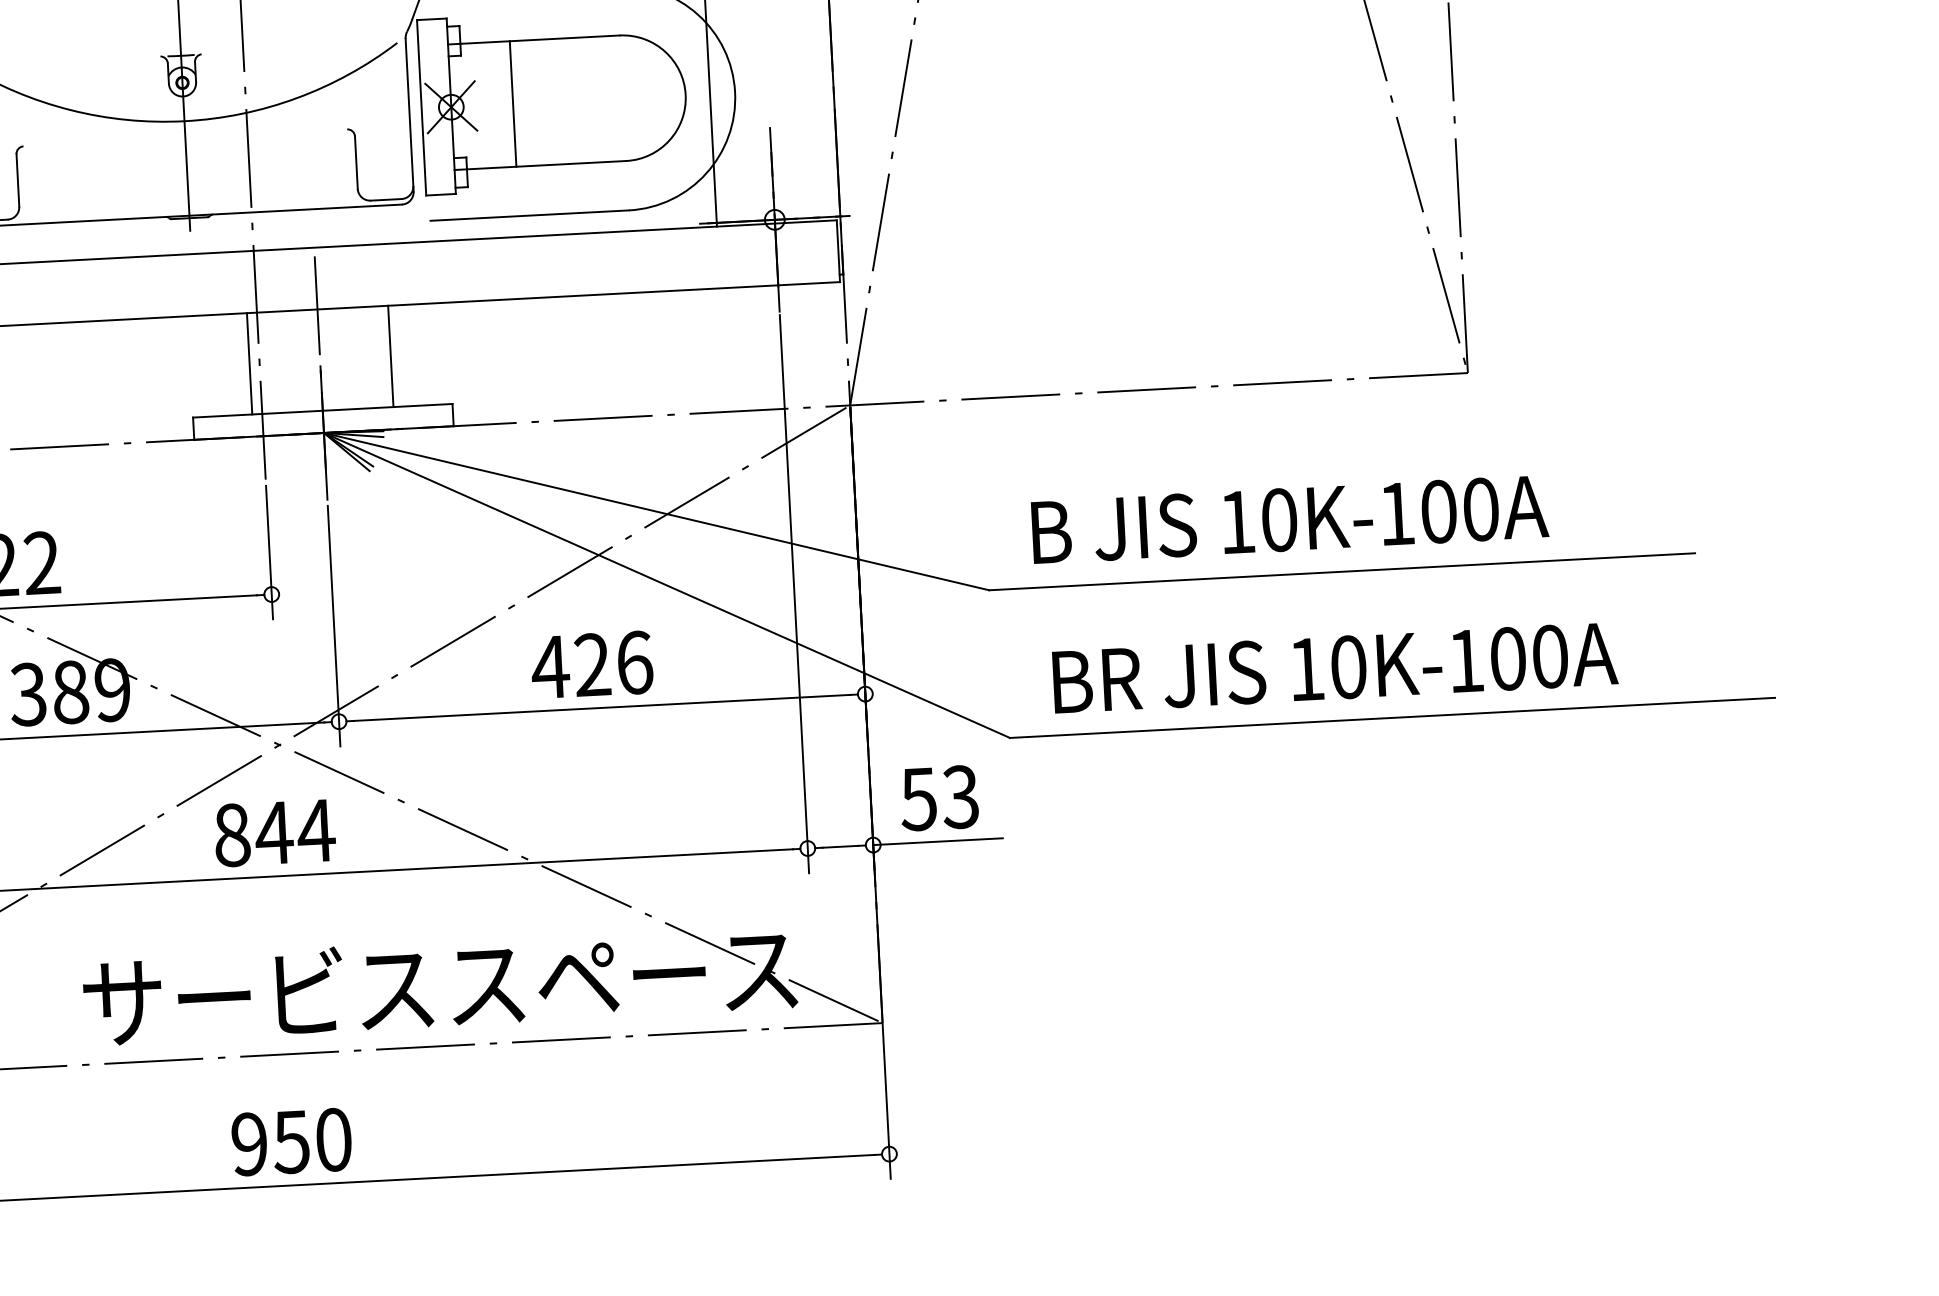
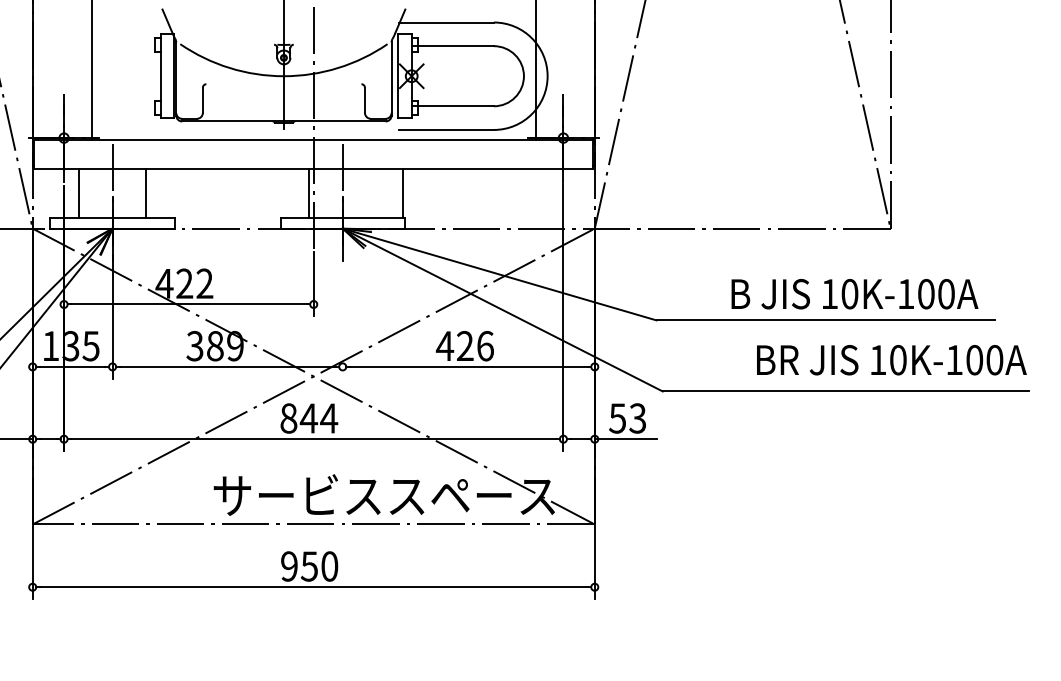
line: (513, 104) -> (441, 76), removed
line: (390, 355) -> (402, 193), moved
text: (1289, 520) -> (854, 294), moved
line: (333, 624) -> (342, 320), removed
text: (1334, 668) -> (891, 360), moved

